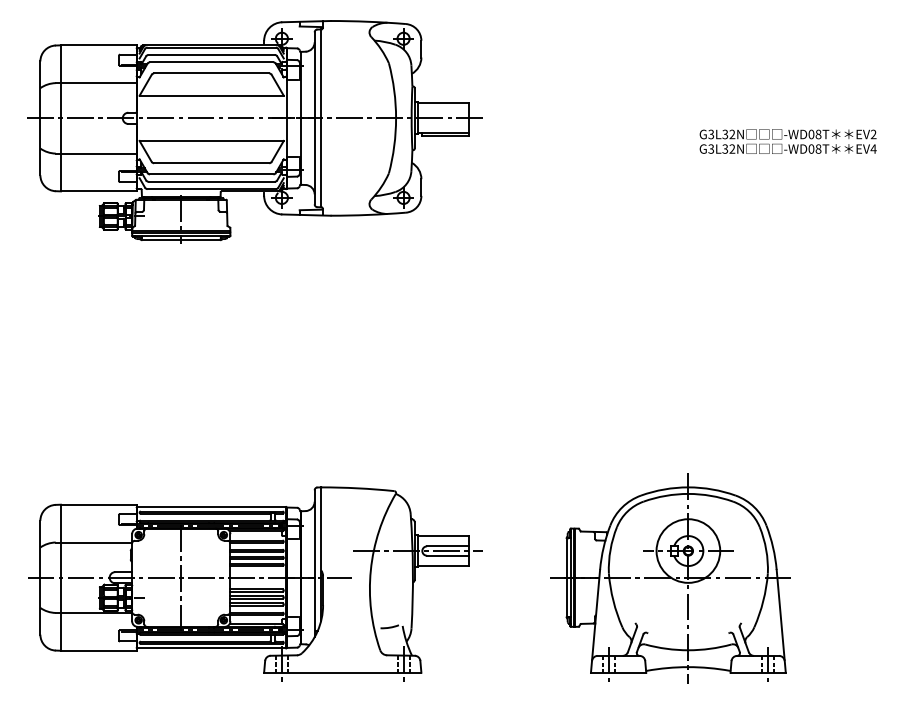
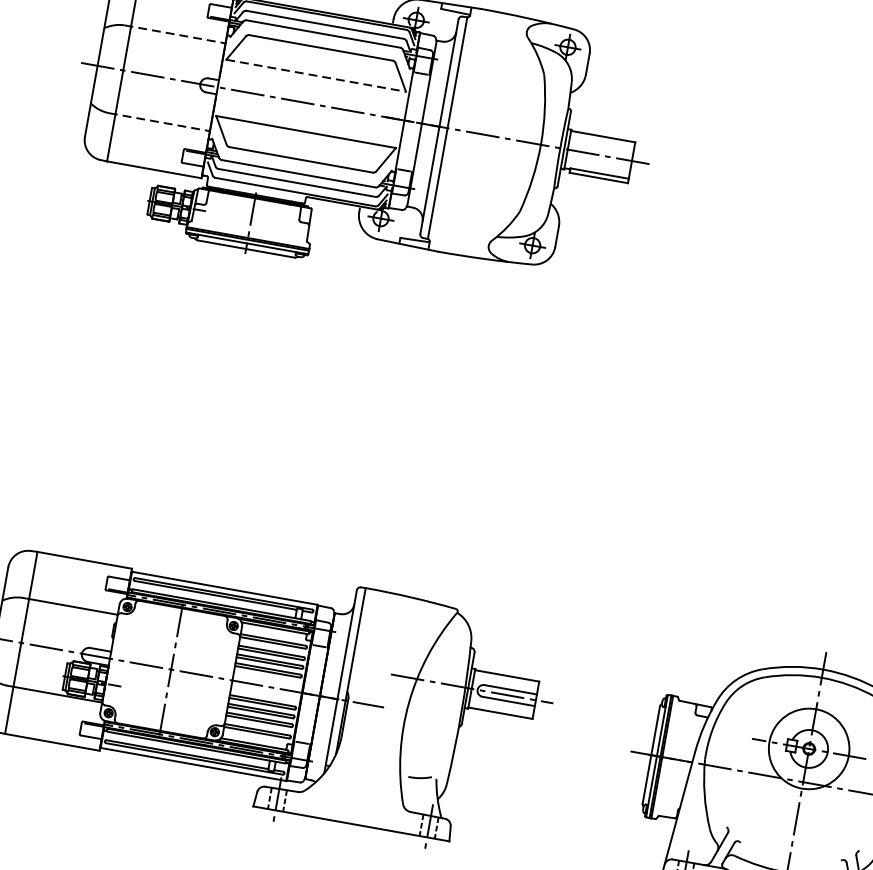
line: (96, 83) -> (175, 34), solid -> dashed
line: (212, 95) -> (317, 75), solid -> dashed
line: (96, 153) -> (159, 122), solid -> dashed

